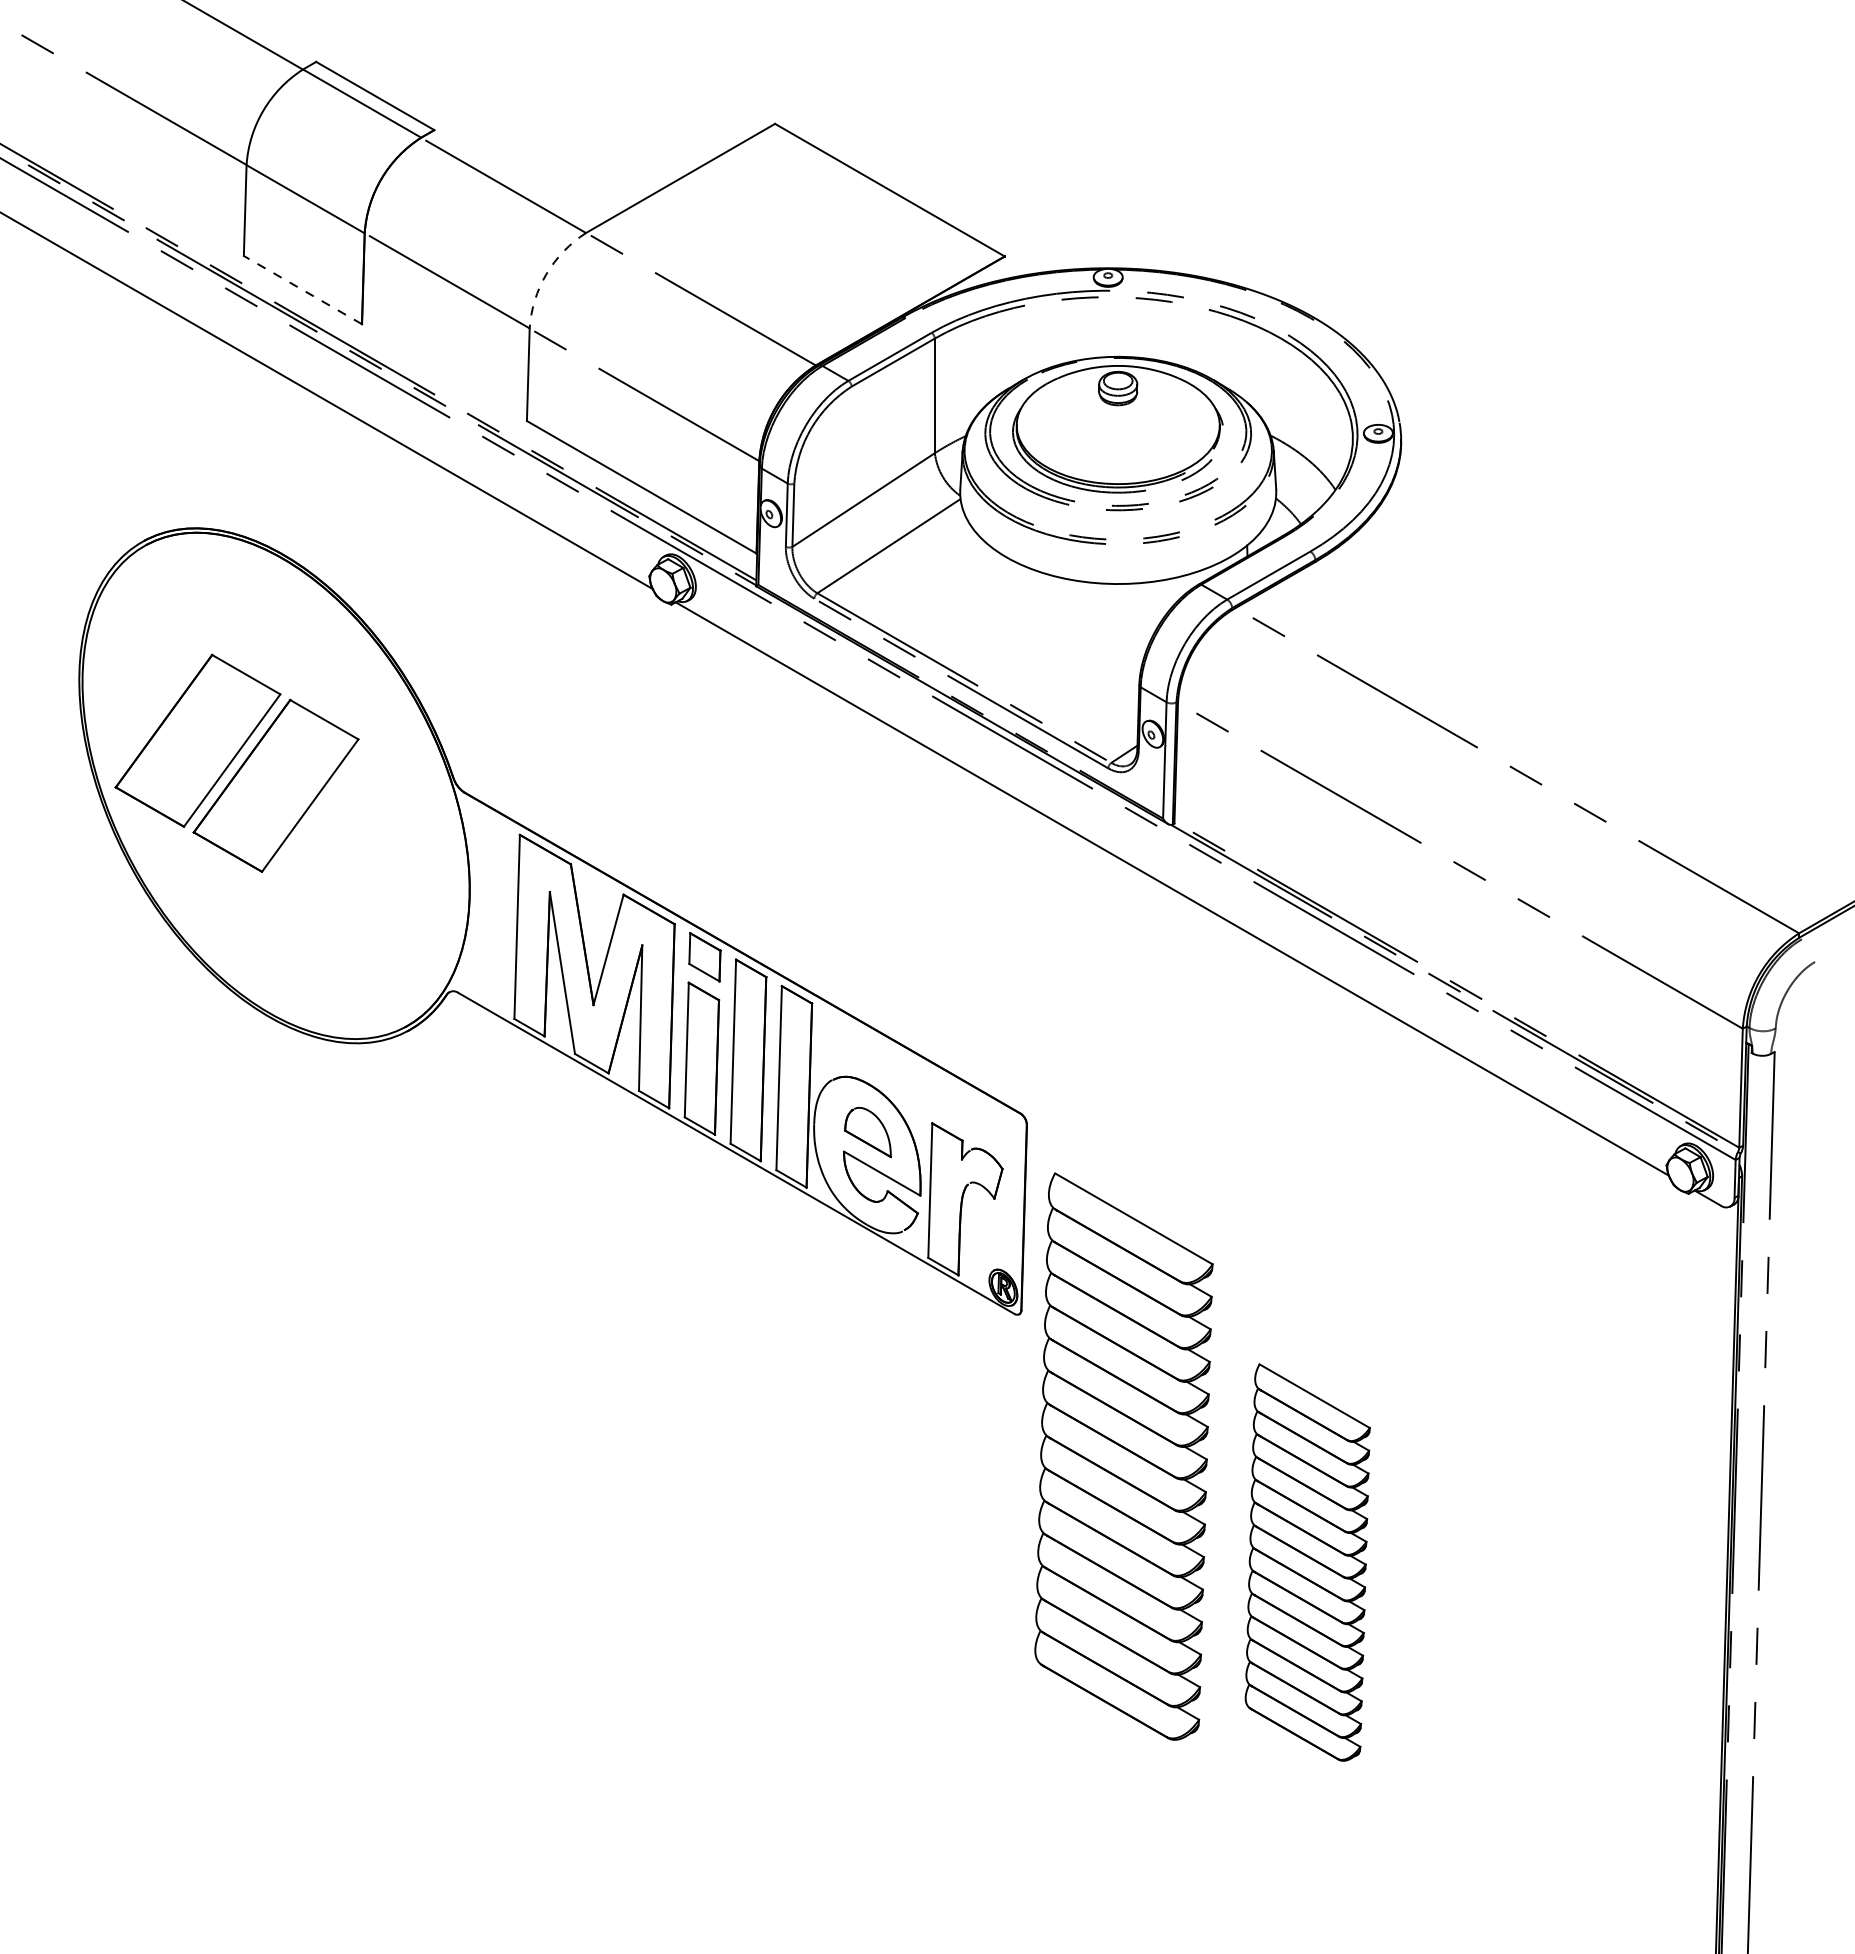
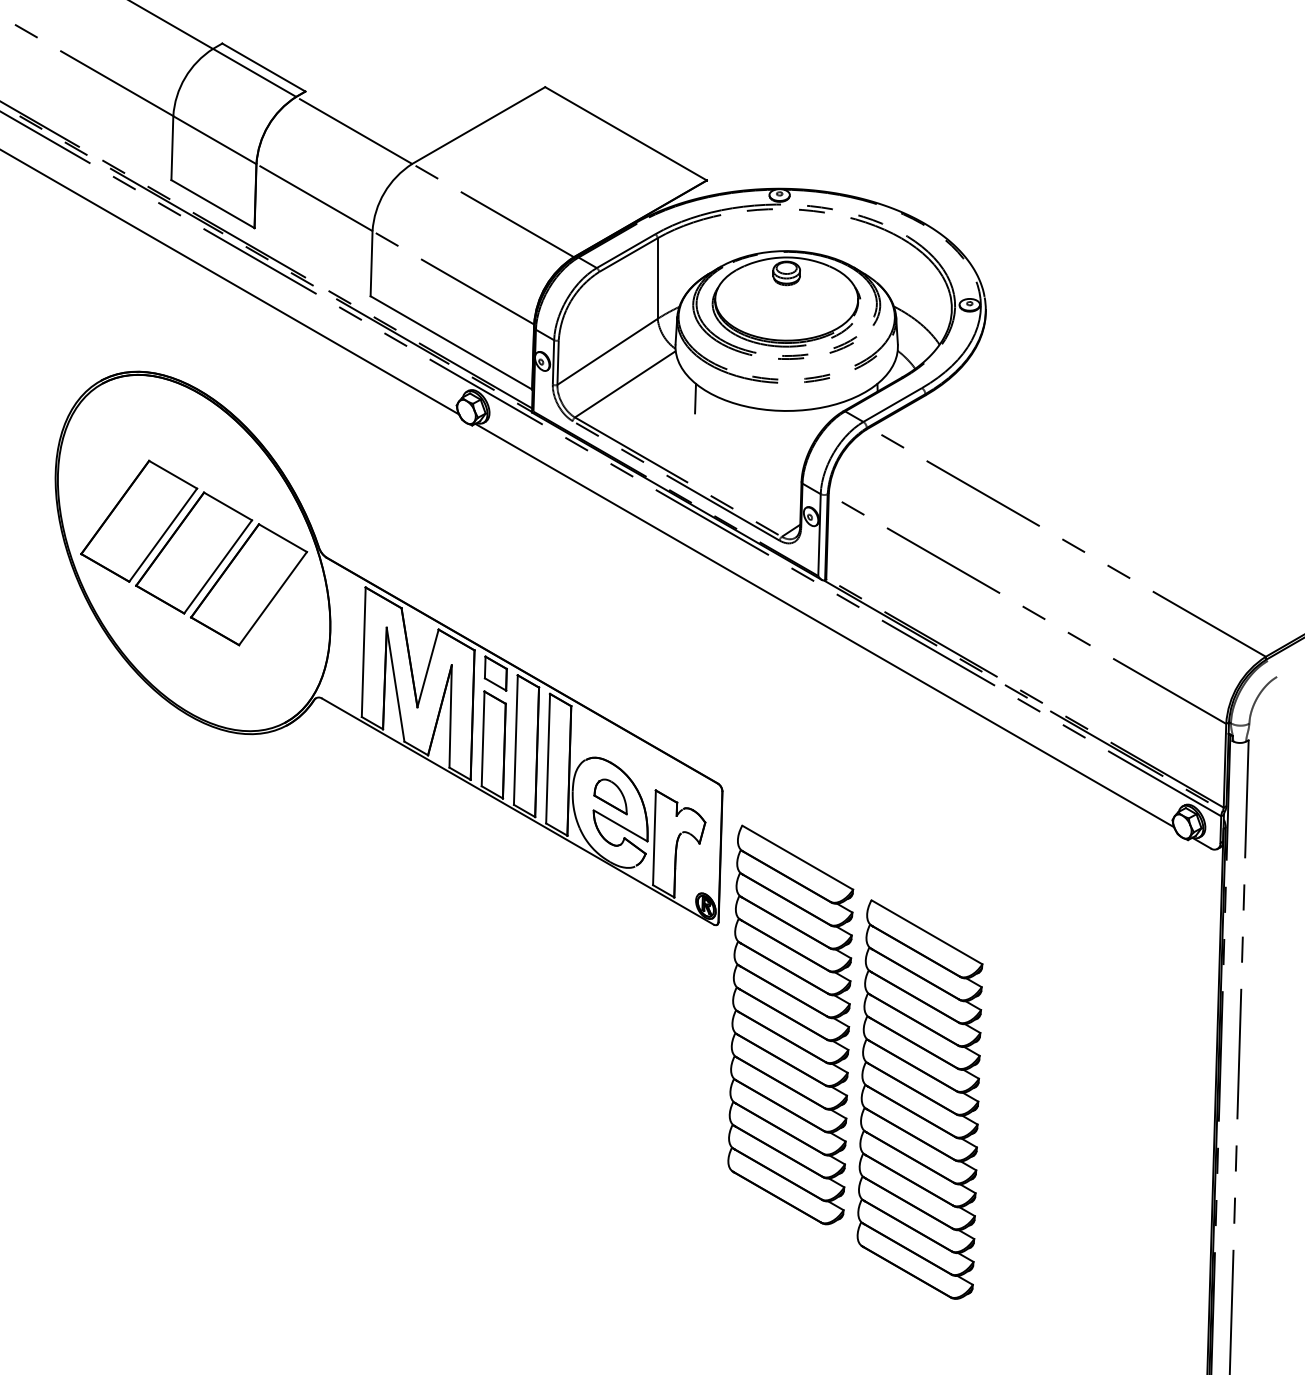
arc: (546, 274) -> (384, 193), dashed -> solid
line: (302, 289) -> (212, 203), dashed -> solid
line: (988, 566) -> (695, 398), added
part: (353, 830) -> (248, 584), added
part: (1307, 1562) -> (919, 1099), size x1.43

